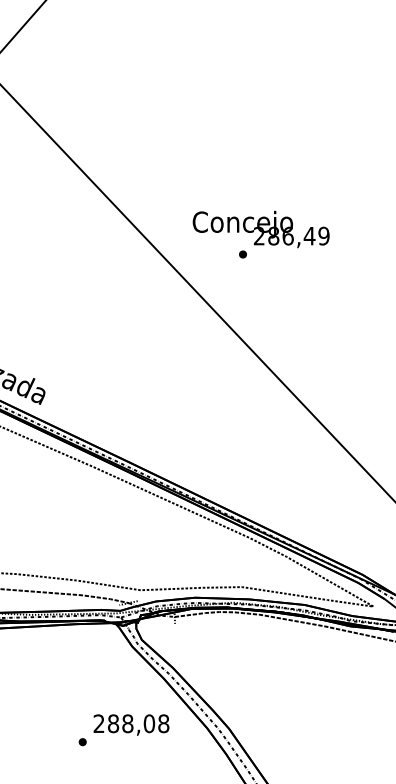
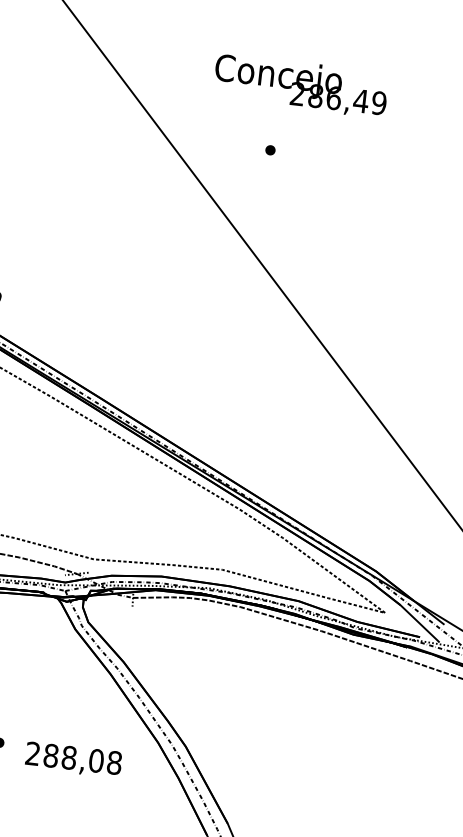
text: (260, 229) -> (300, 85), moved
text: (131, 724) -> (73, 759), moved

